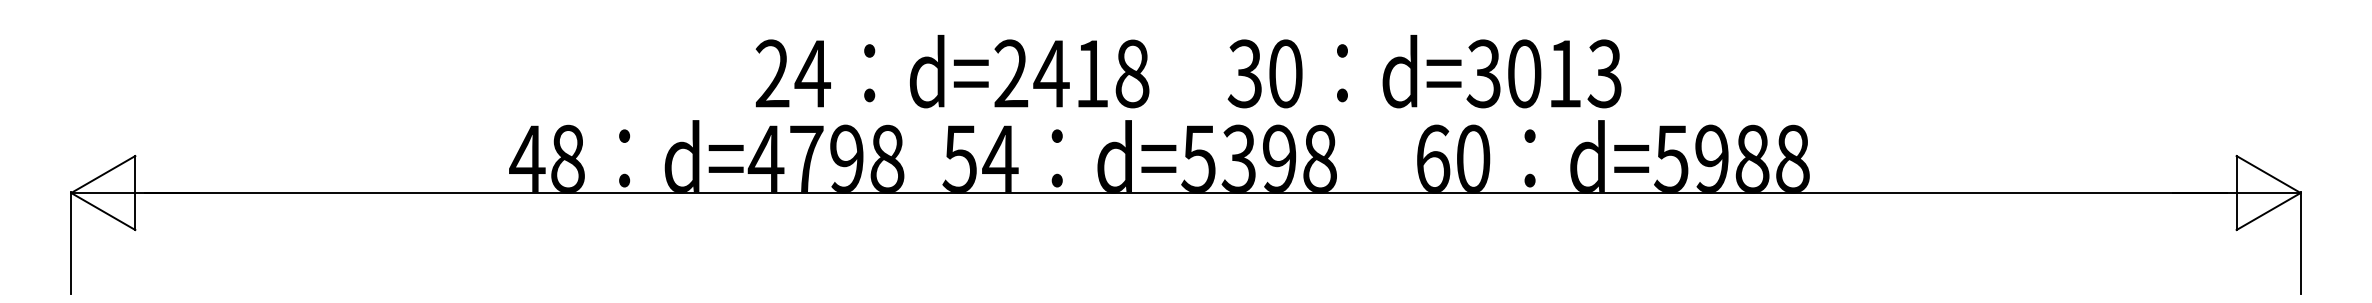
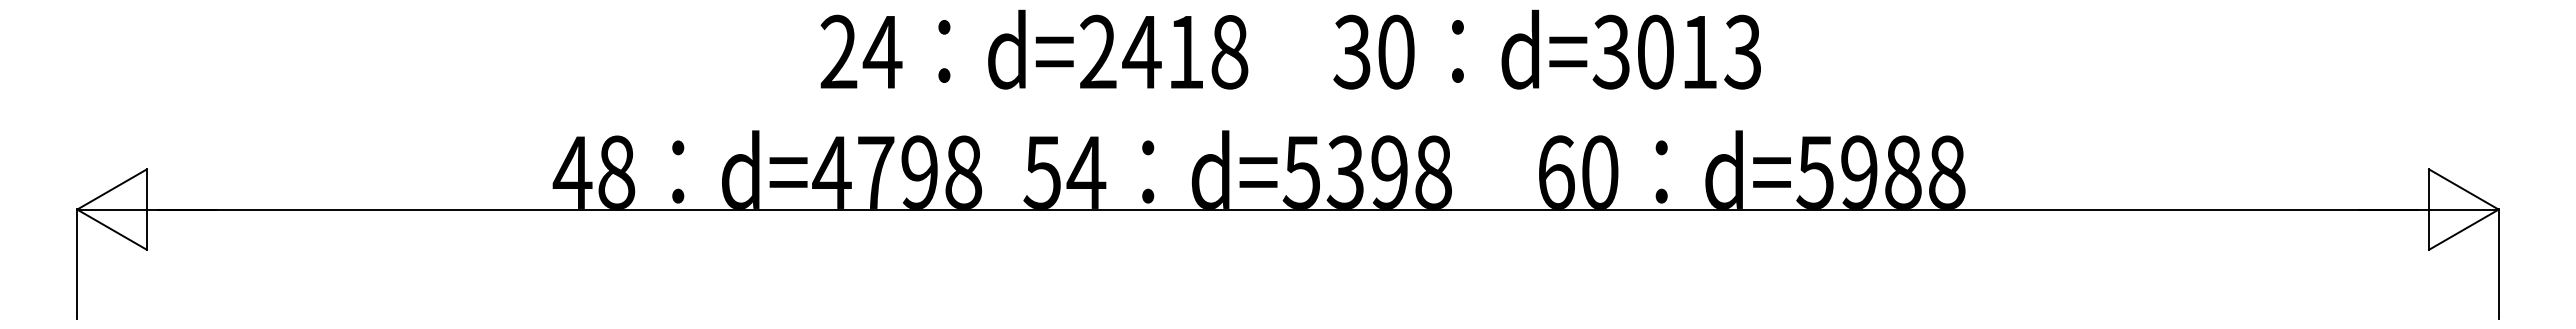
text: (1188, 71) -> (1290, 49), moved

